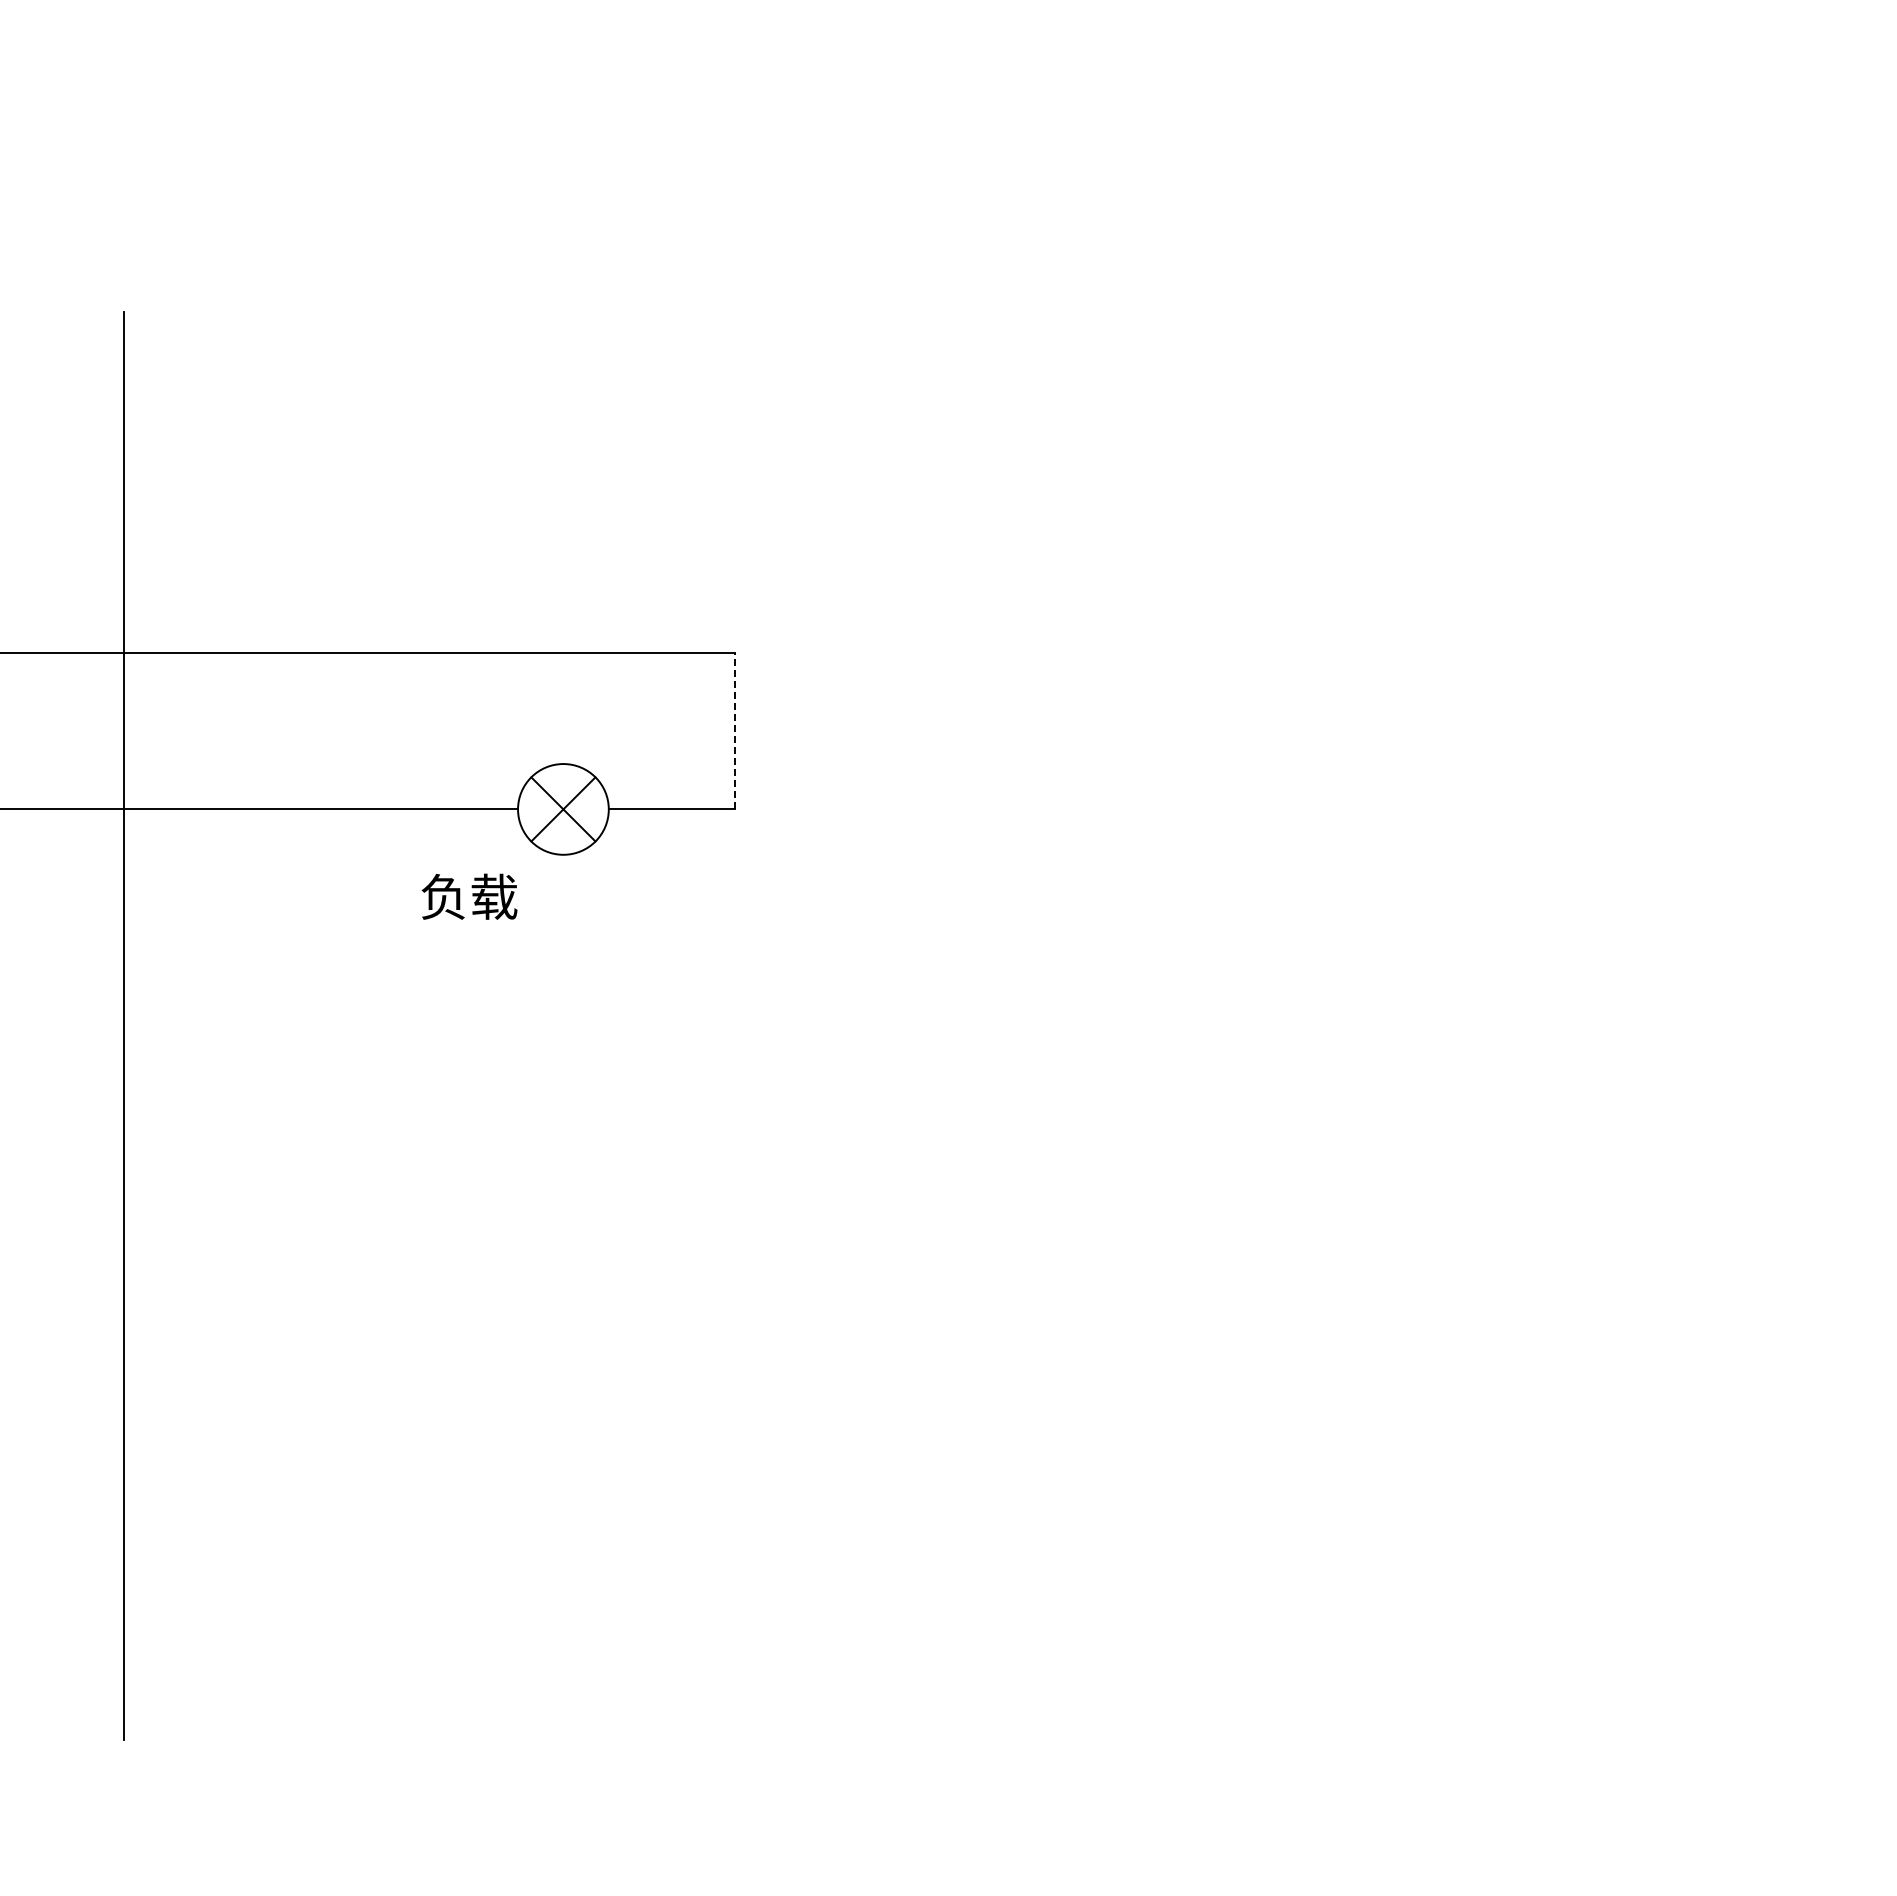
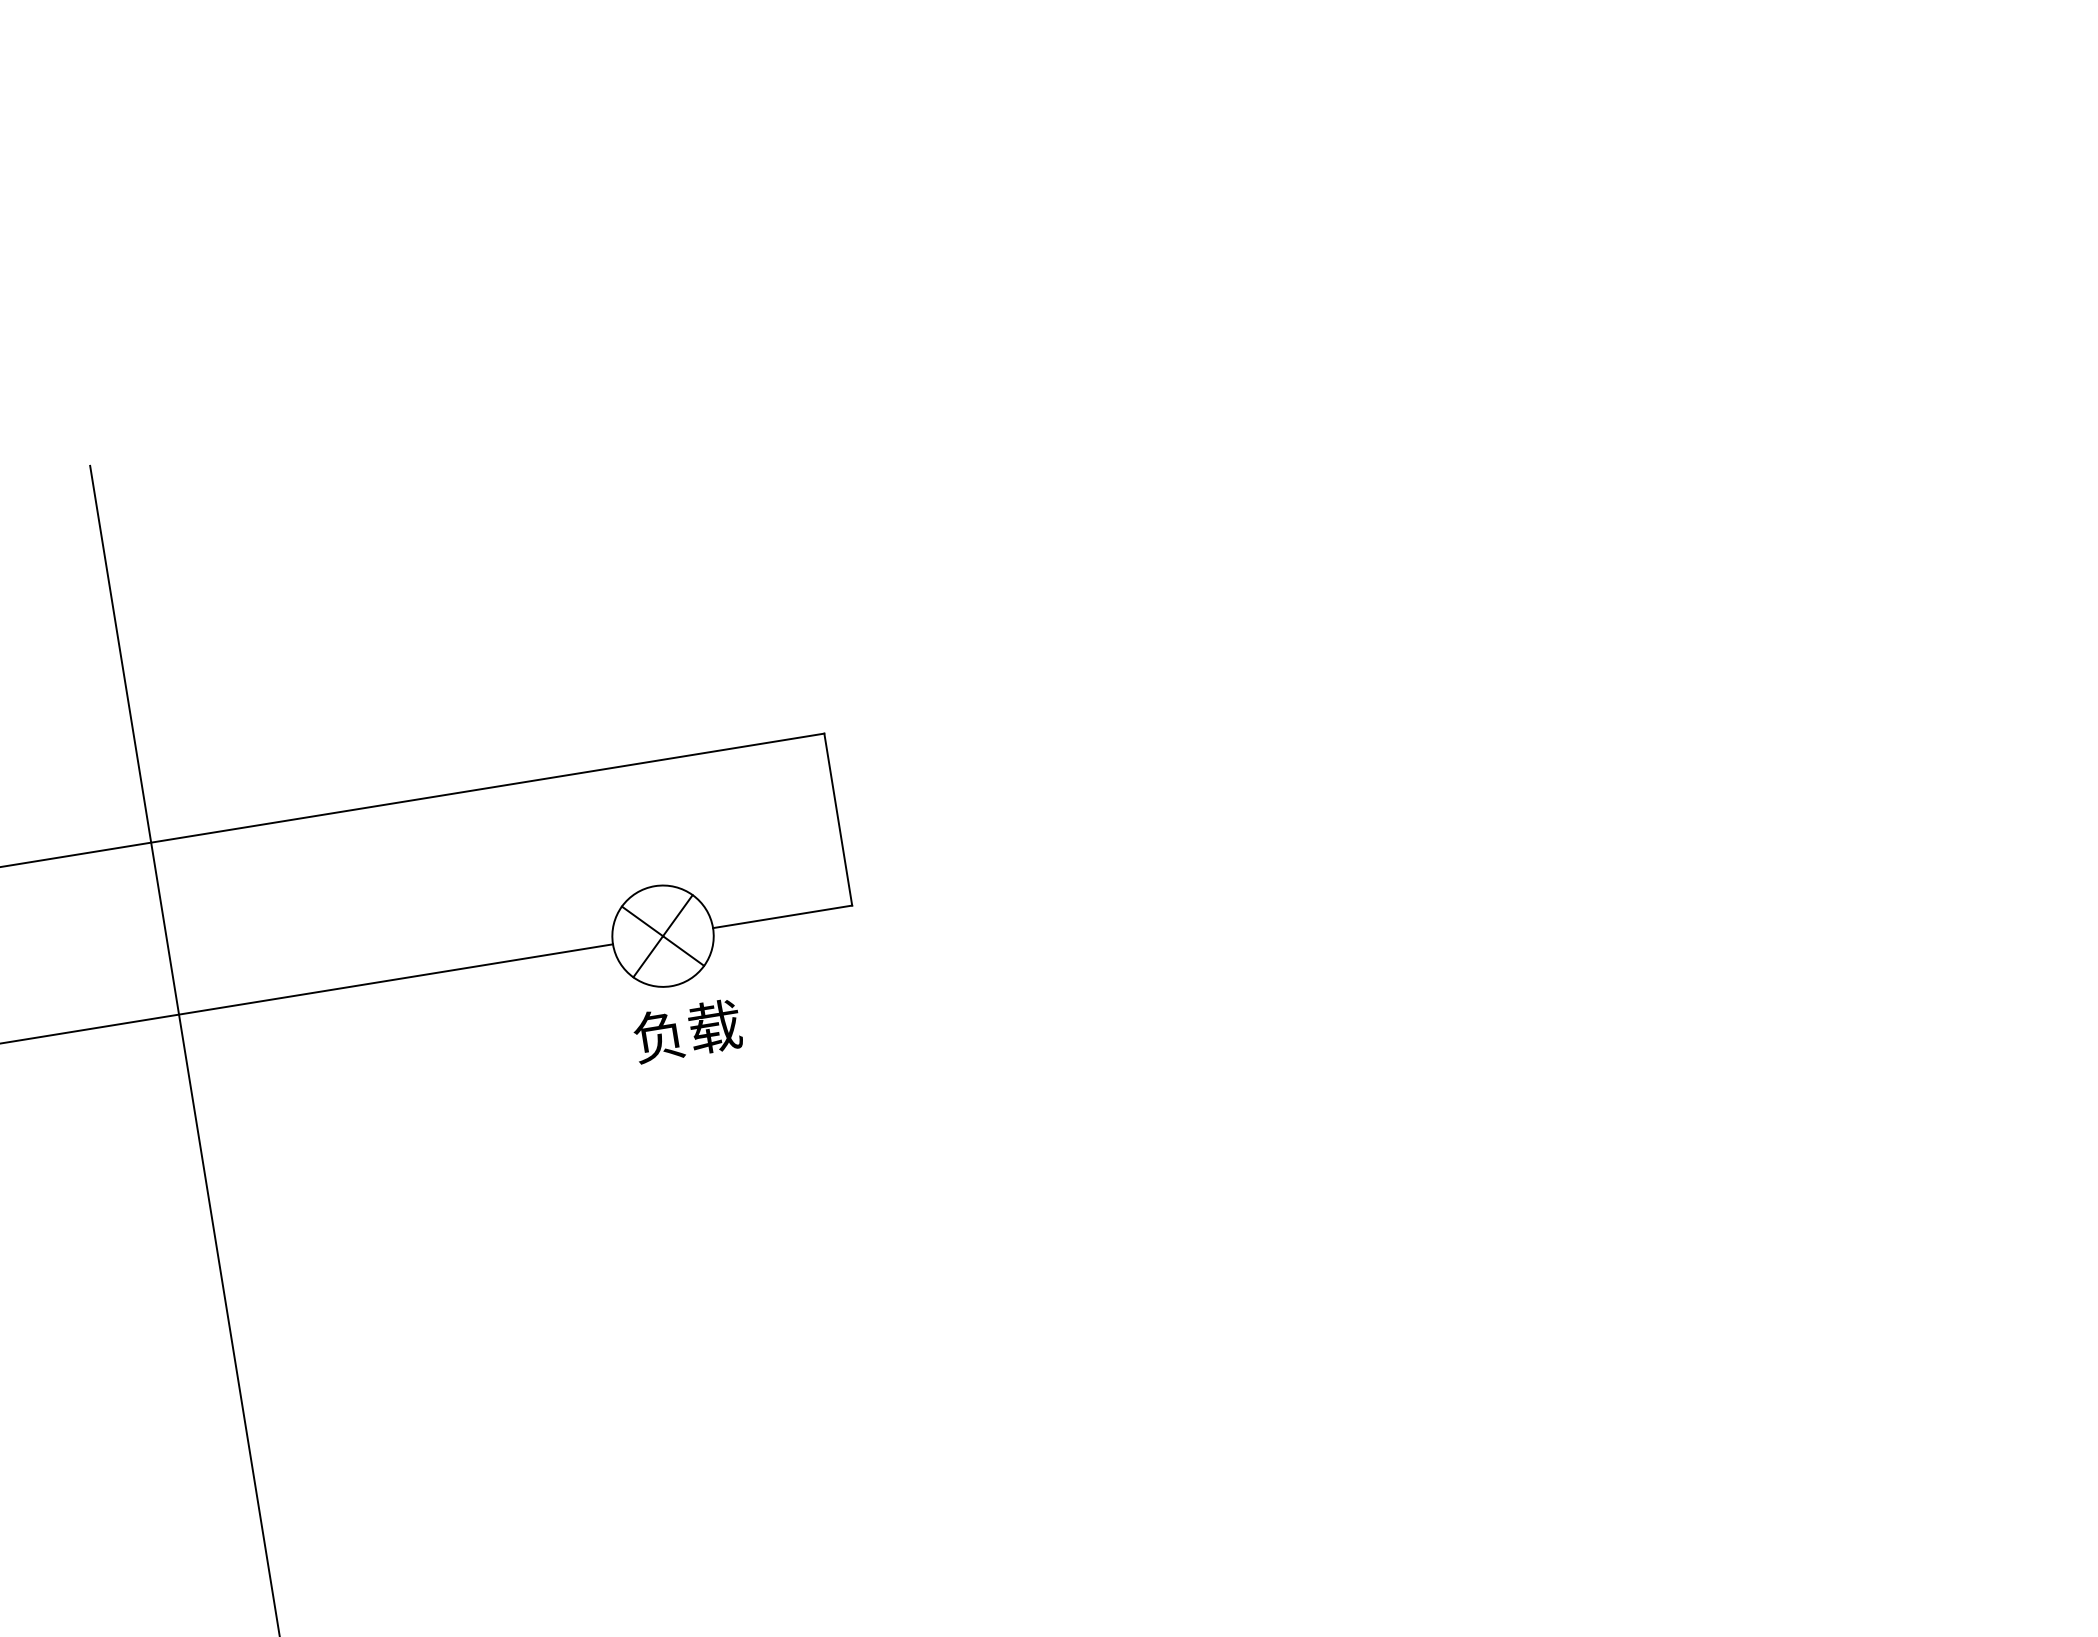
line: (735, 731) -> (838, 819), dashed -> solid
text: (469, 896) -> (687, 1030), moved

